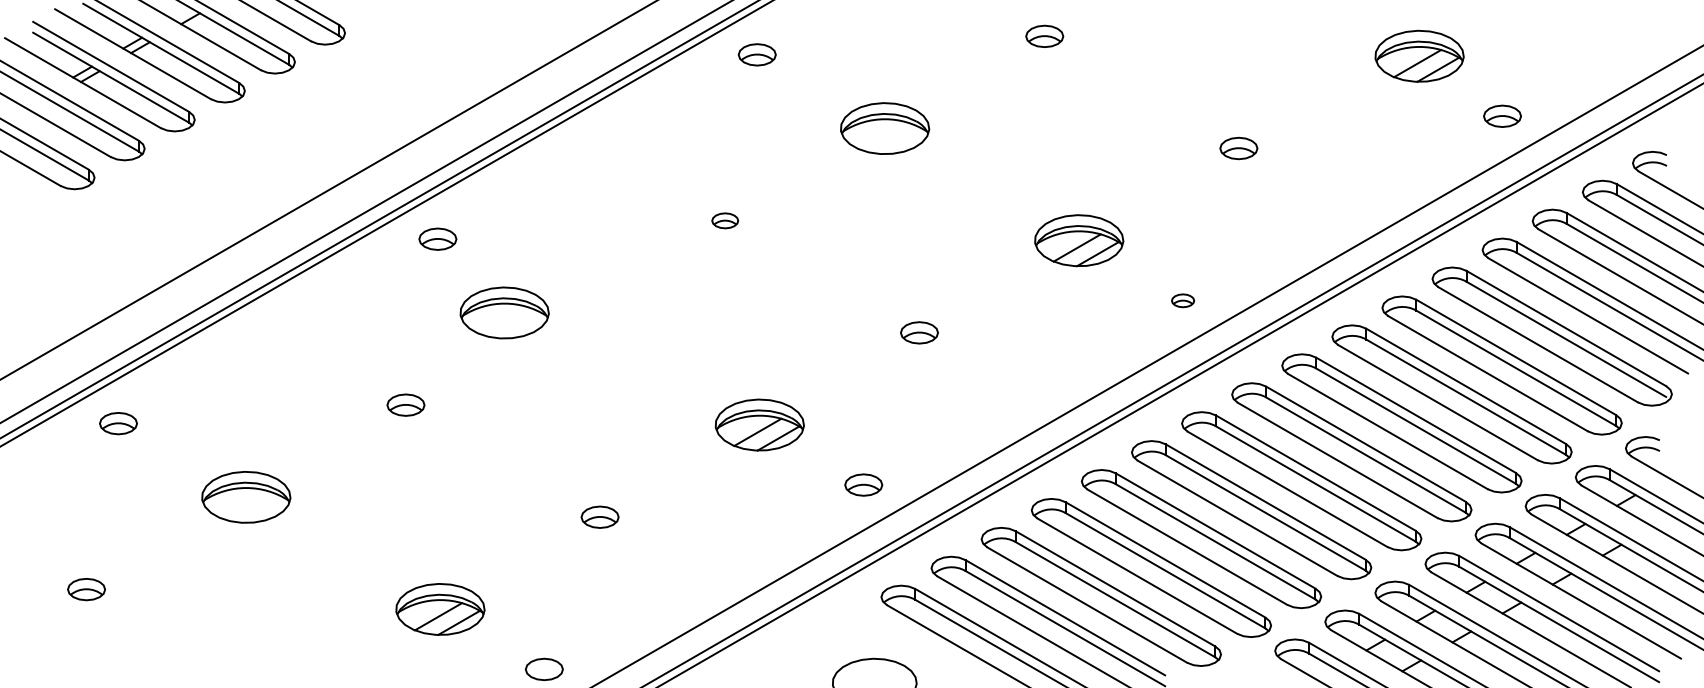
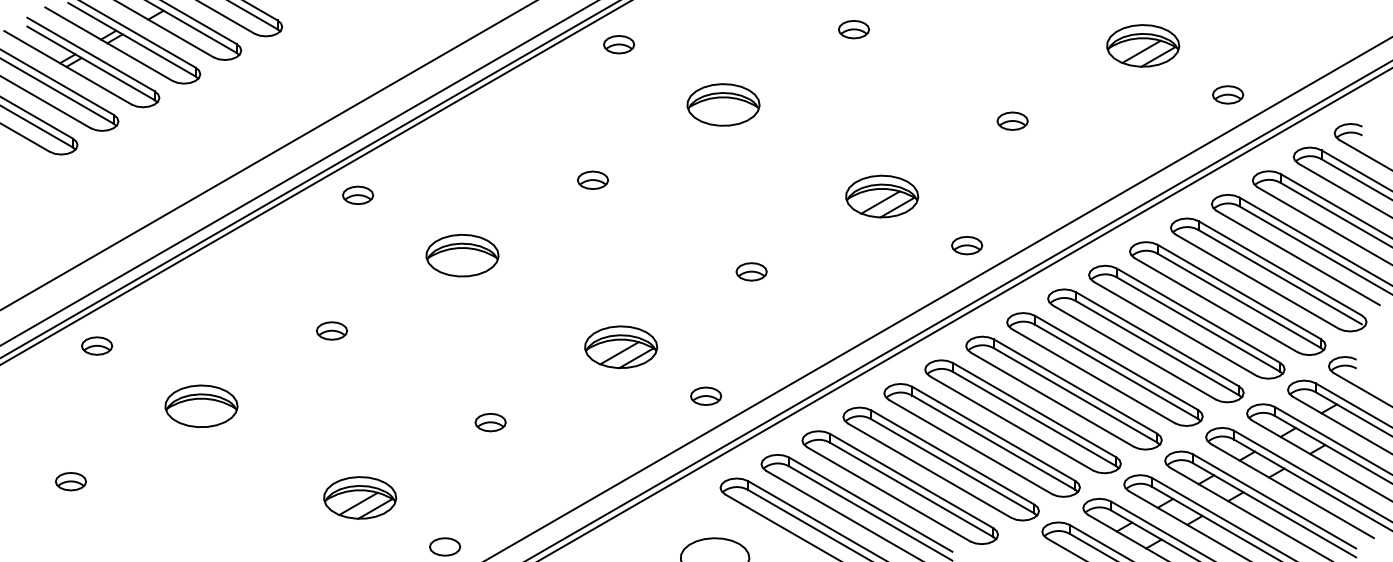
part: (1419, 55) -> (1143, 45), moved
part: (724, 220) -> (592, 180), size x1.43
part: (1182, 300) -> (966, 245), size x1.67
part: (504, 312) -> (462, 255), moved

